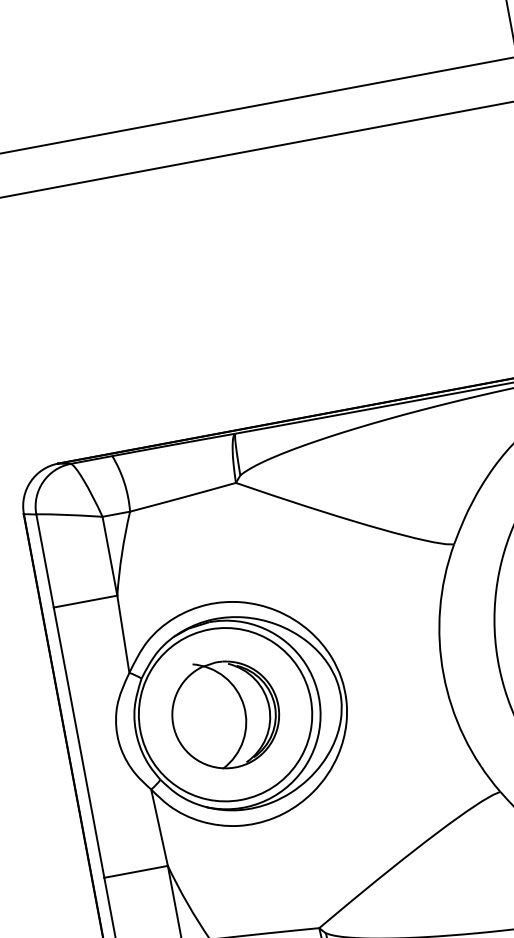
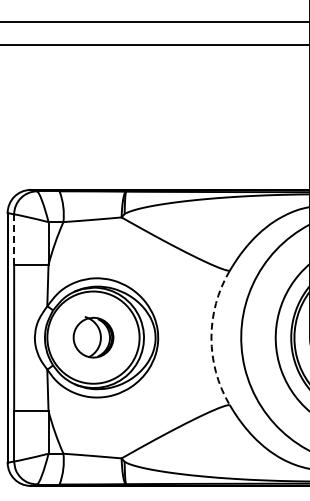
line: (45, 560) -> (14, 239), solid -> dashed
arc: (443, 673) -> (211, 337), solid -> dashed
part: (225, 714) -> (93, 337), size x0.7

